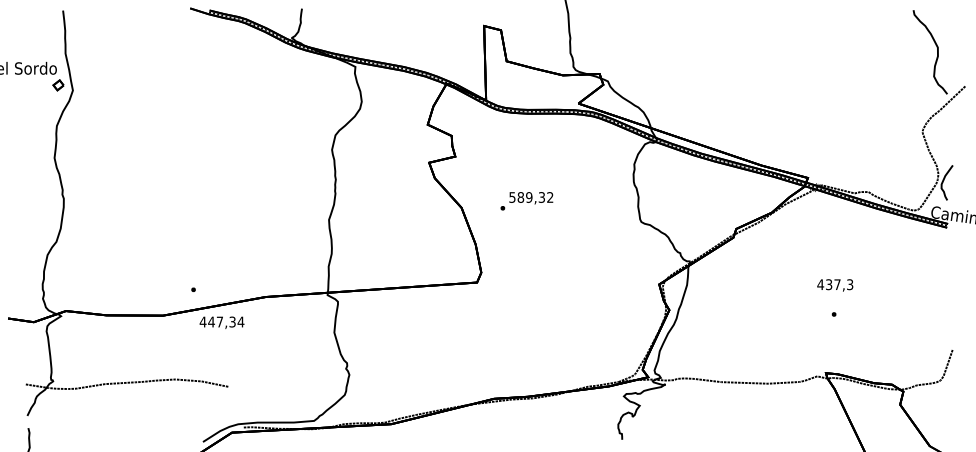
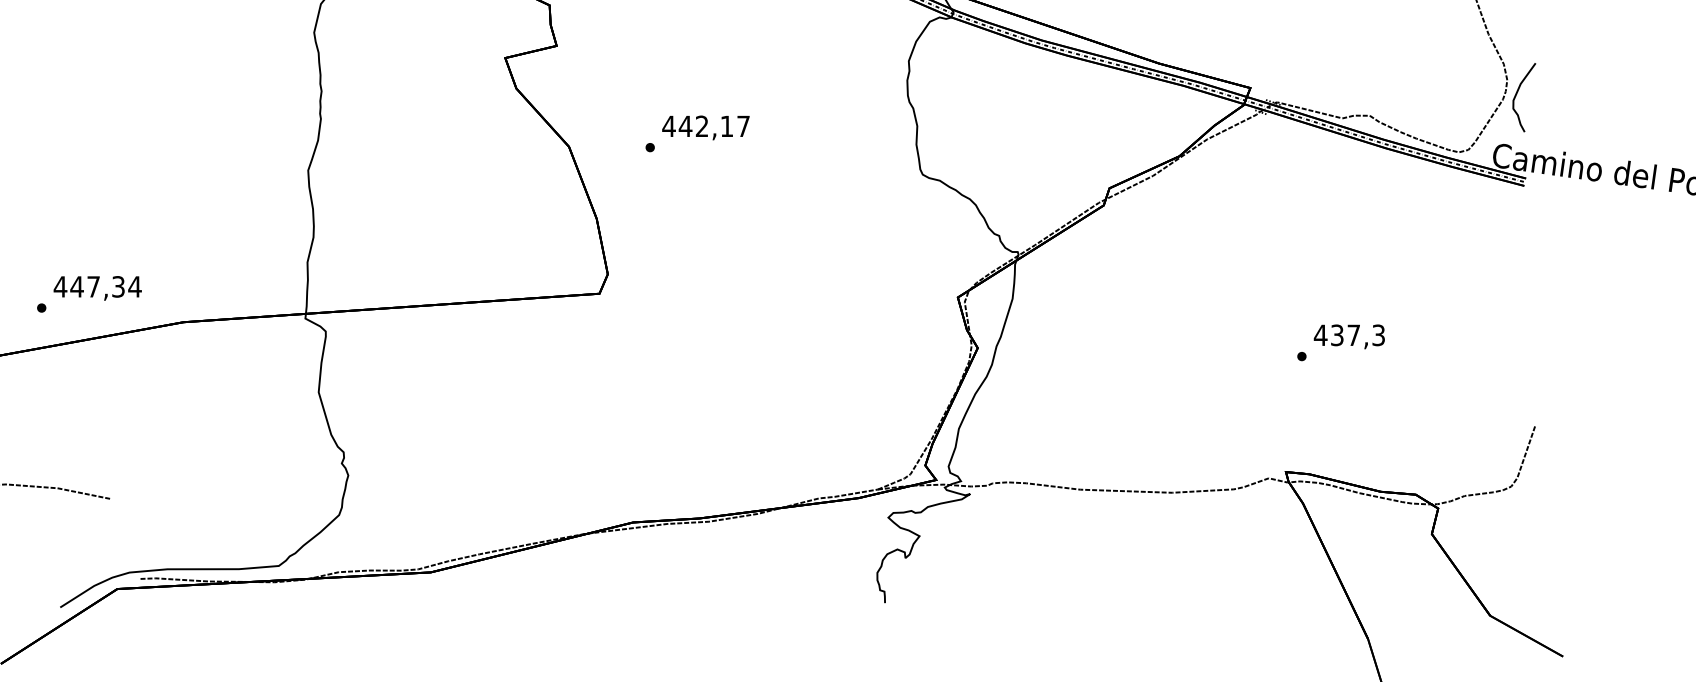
text: (531, 197) -> (706, 126), 589,32 -> 442,17
text: (835, 285) -> (1349, 336), moved
text: (221, 322) -> (96, 287), moved

